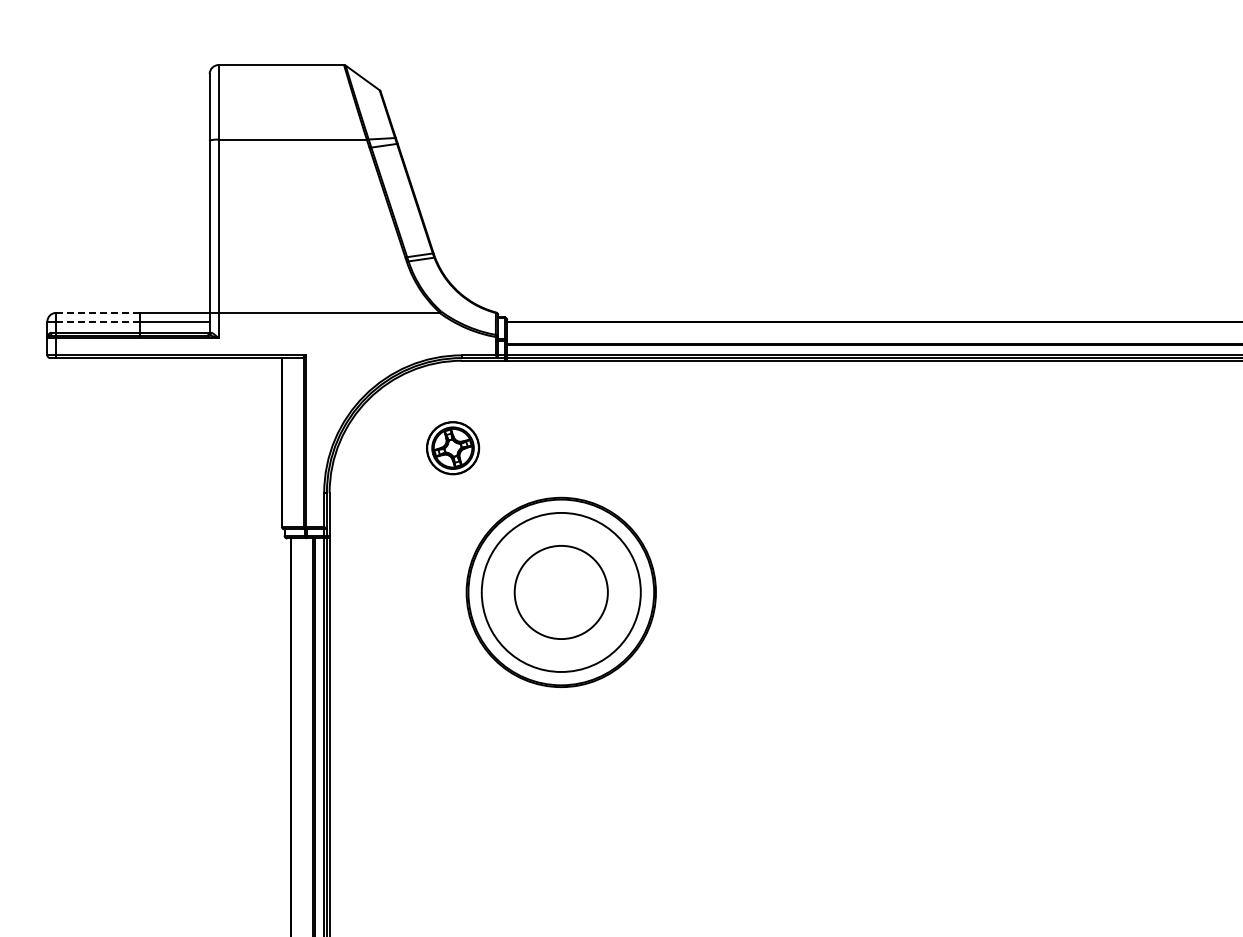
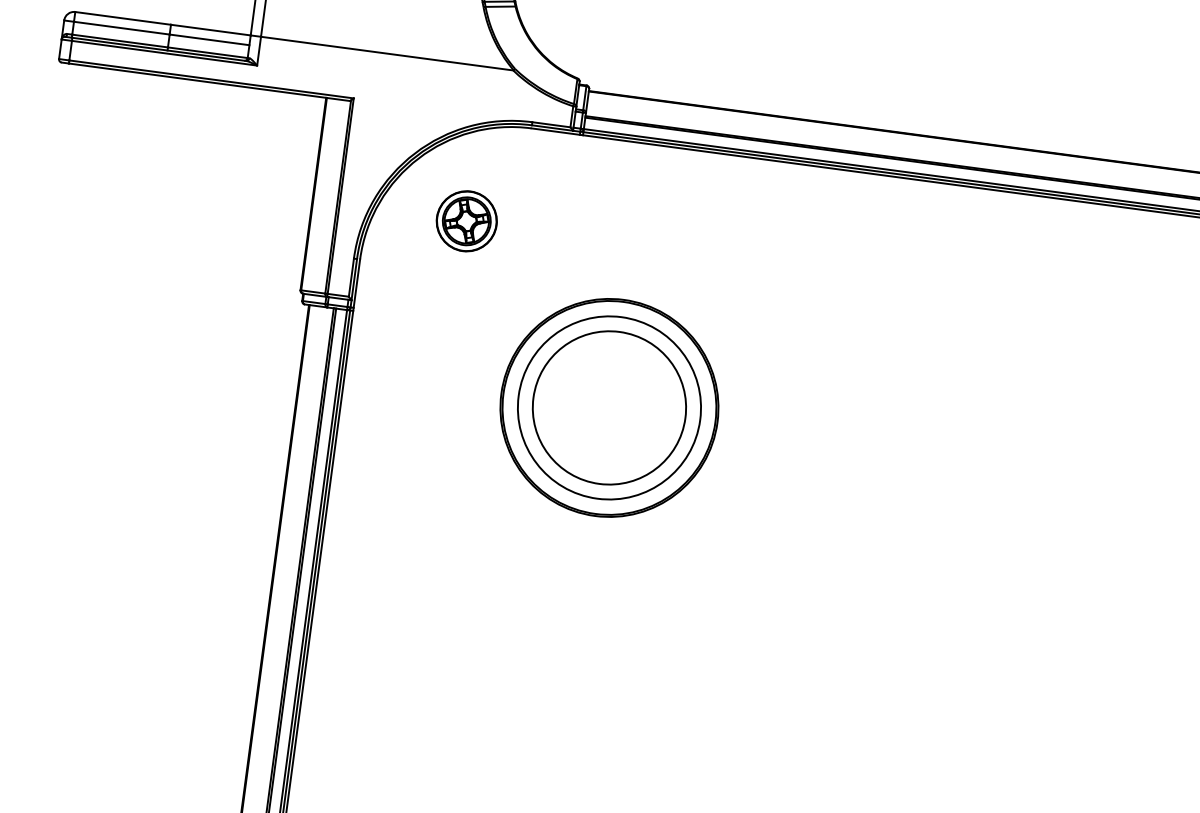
line: (97, 312) -> (122, 17), dashed -> solid
line: (97, 321) -> (121, 28), dashed -> solid
part: (453, 448) -> (467, 221), moved
circle: (560, 592) -> (608, 407), size x1.43

